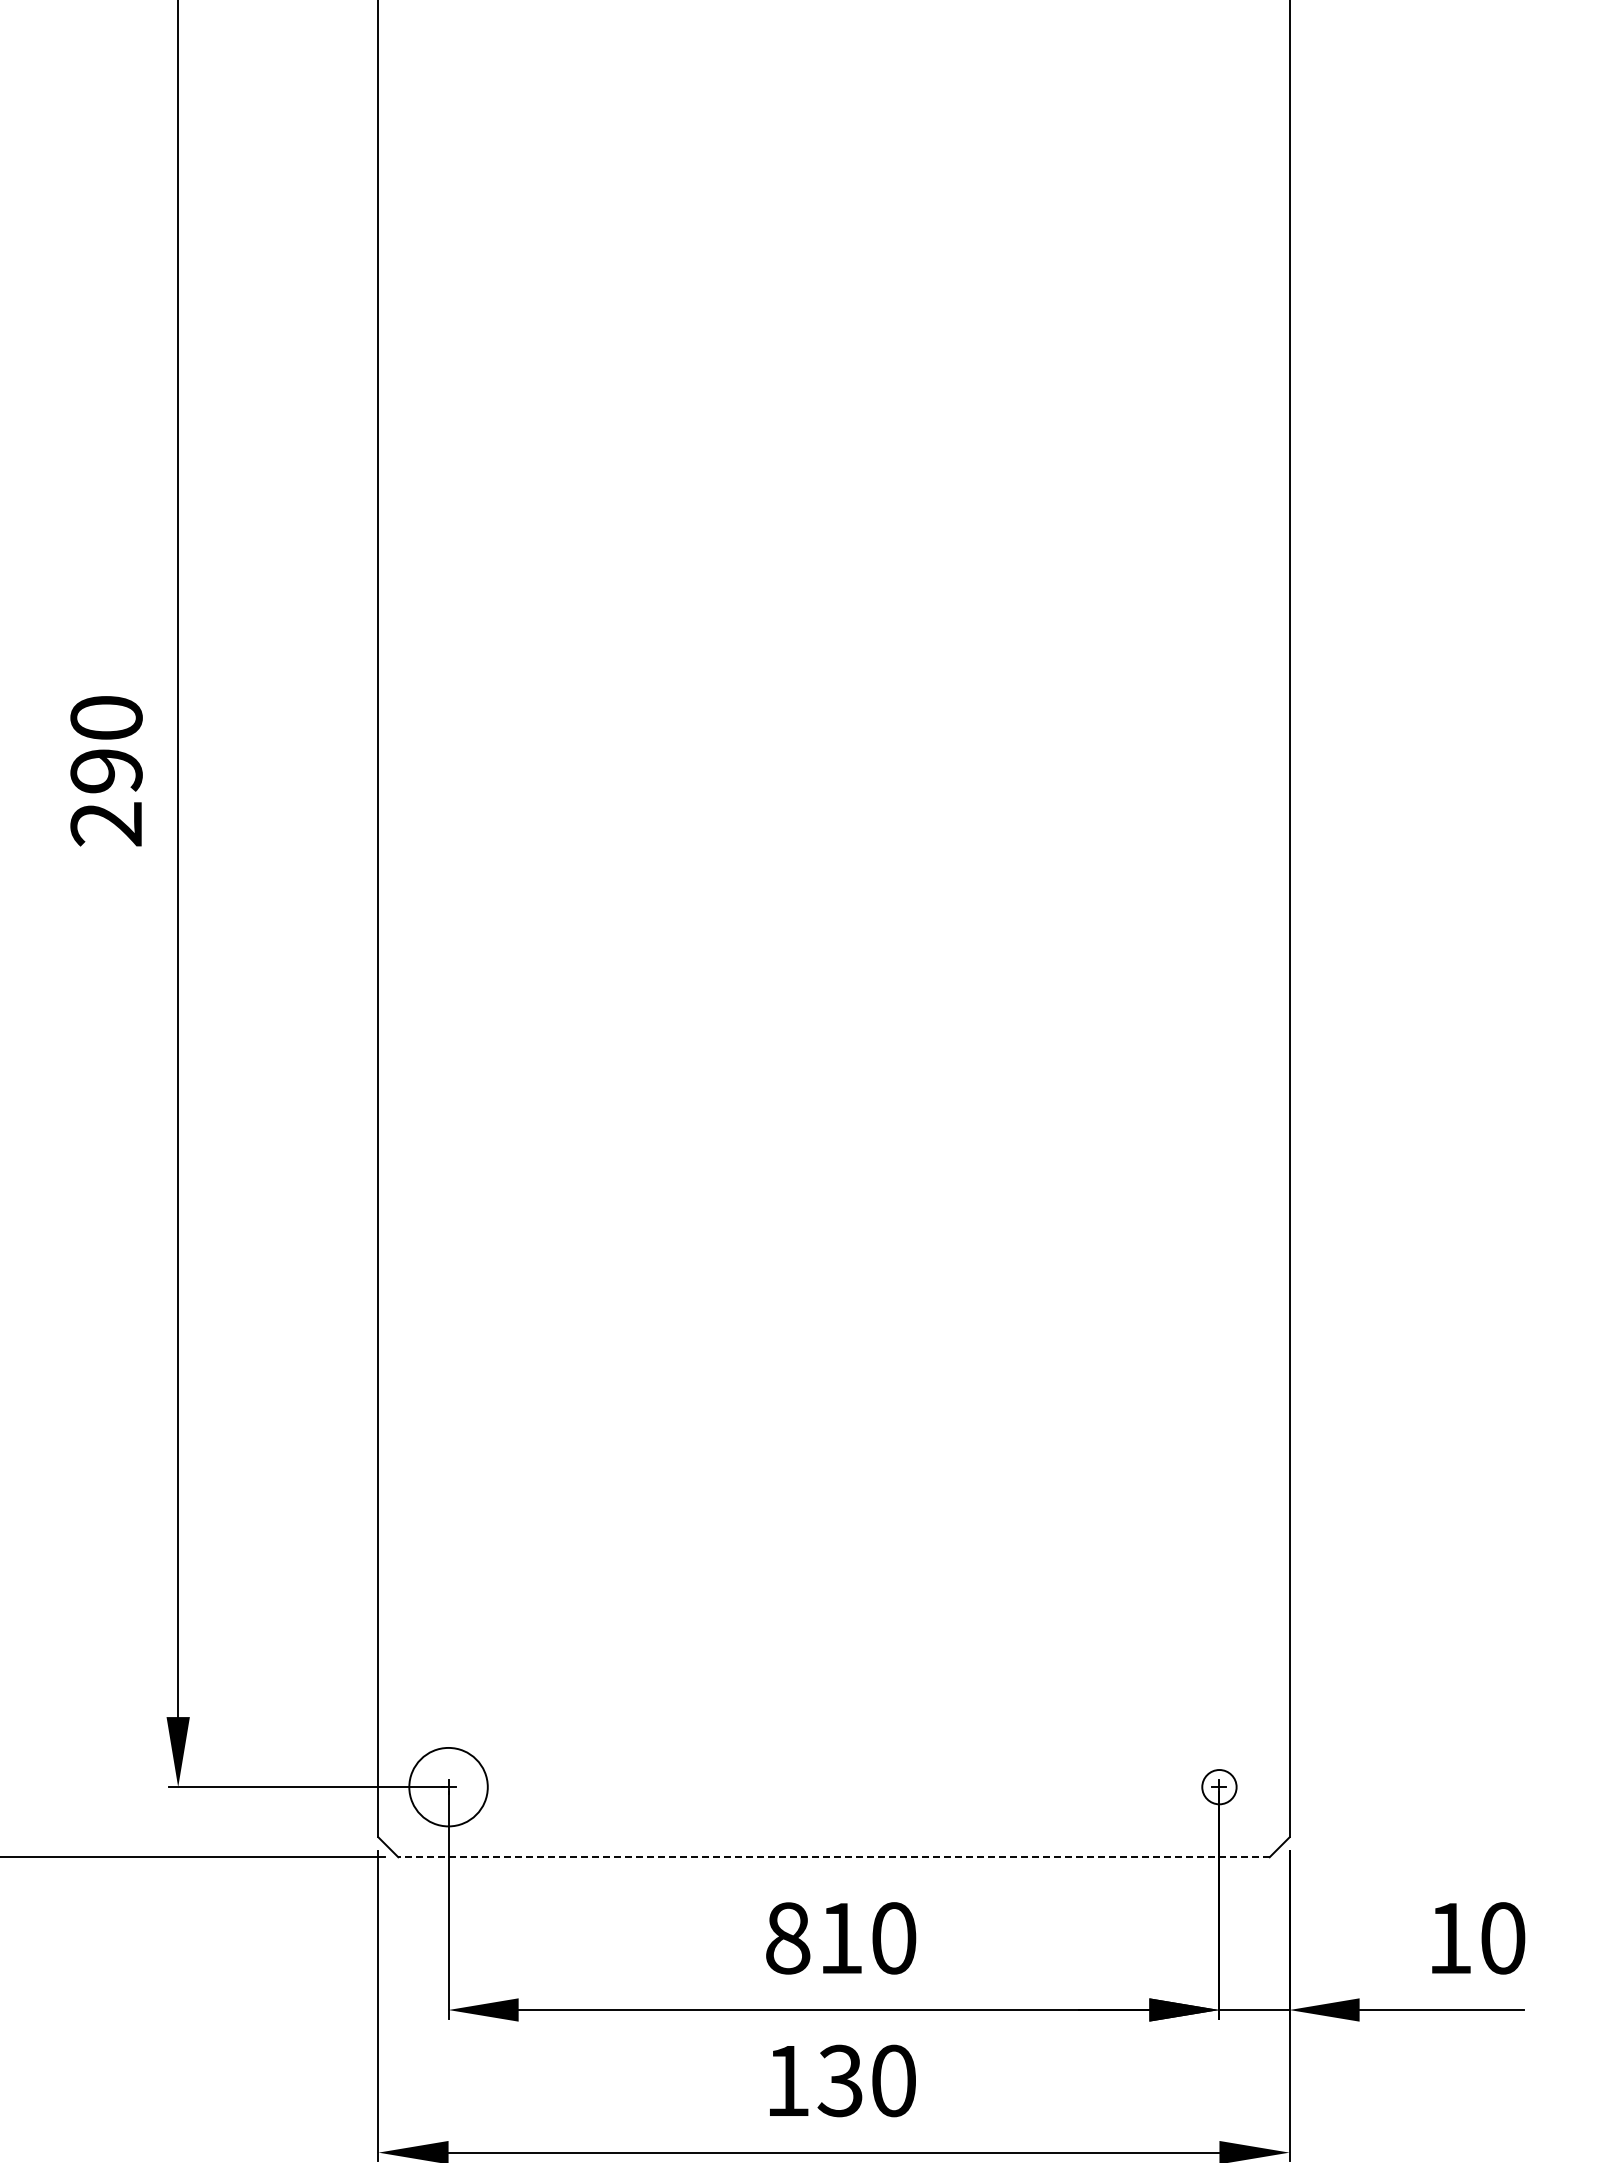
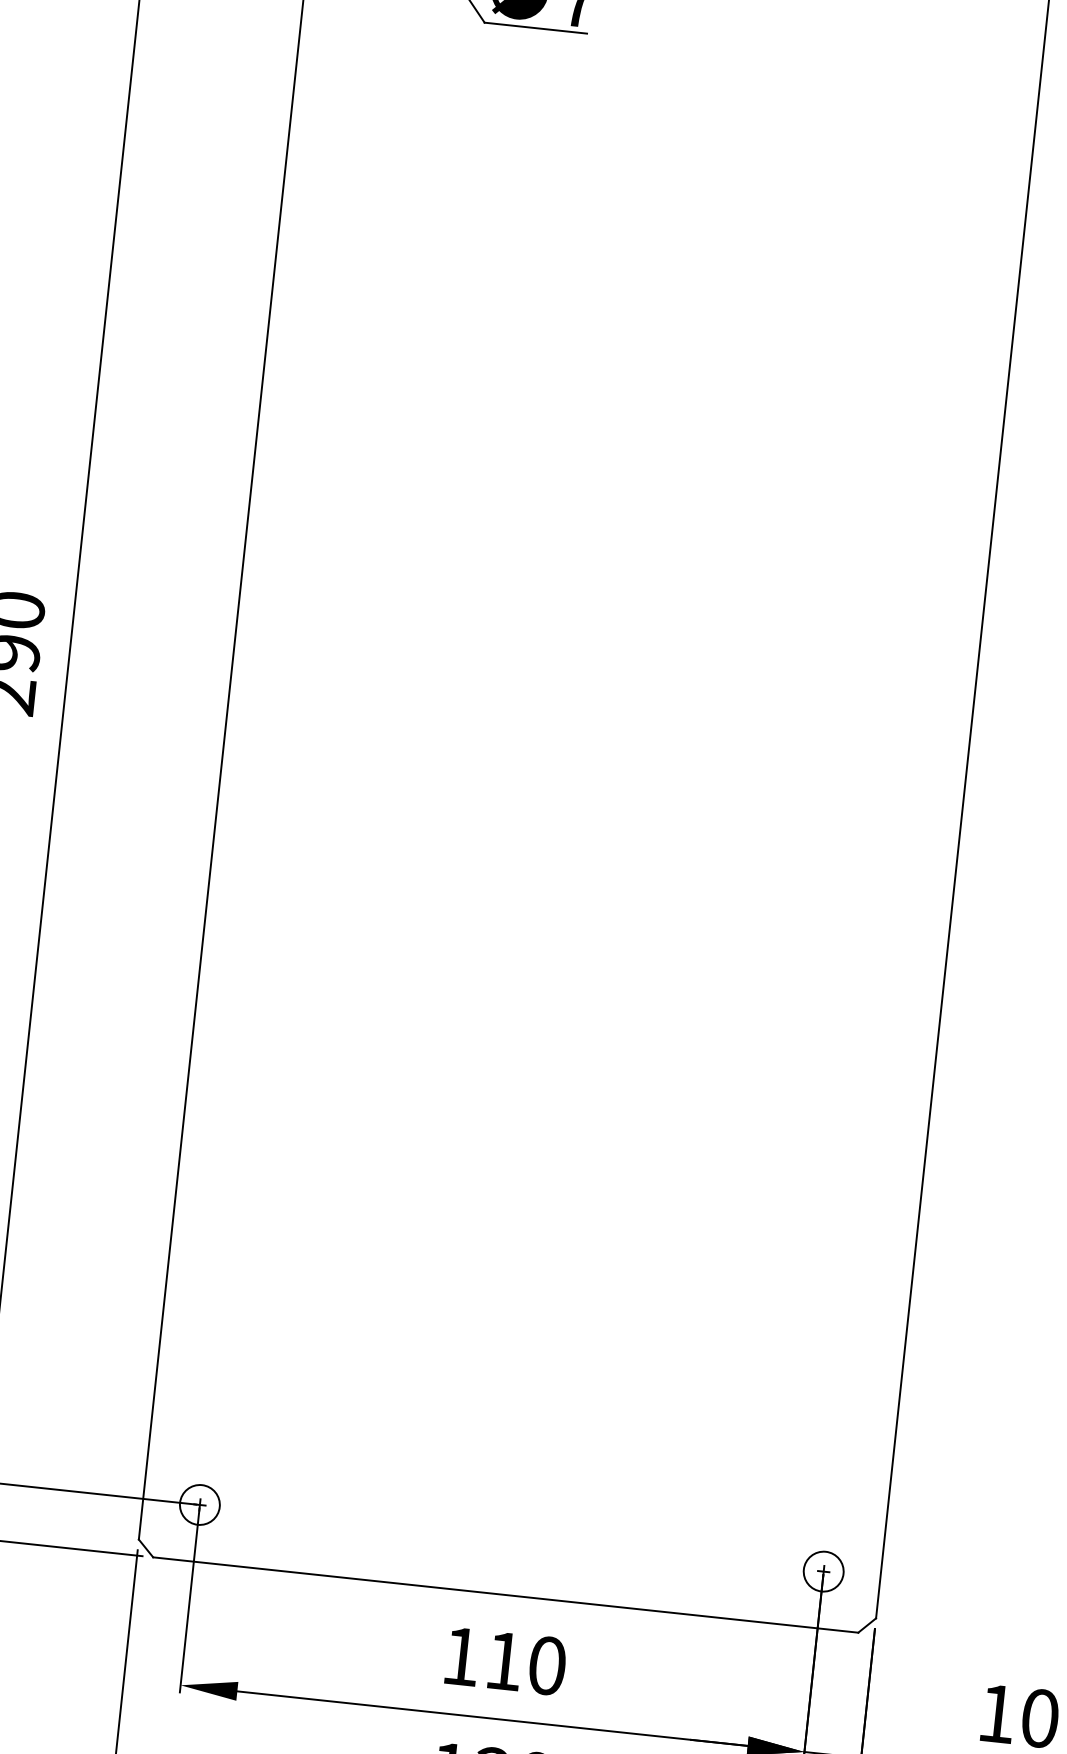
circle: (448, 1786) -> (199, 1504), size x0.62
circle: (1218, 1786) -> (823, 1571), size x1.43
line: (834, 1857) -> (506, 1595), dashed -> solid
text: (788, 1938) -> (461, 1656), 810 -> 110

